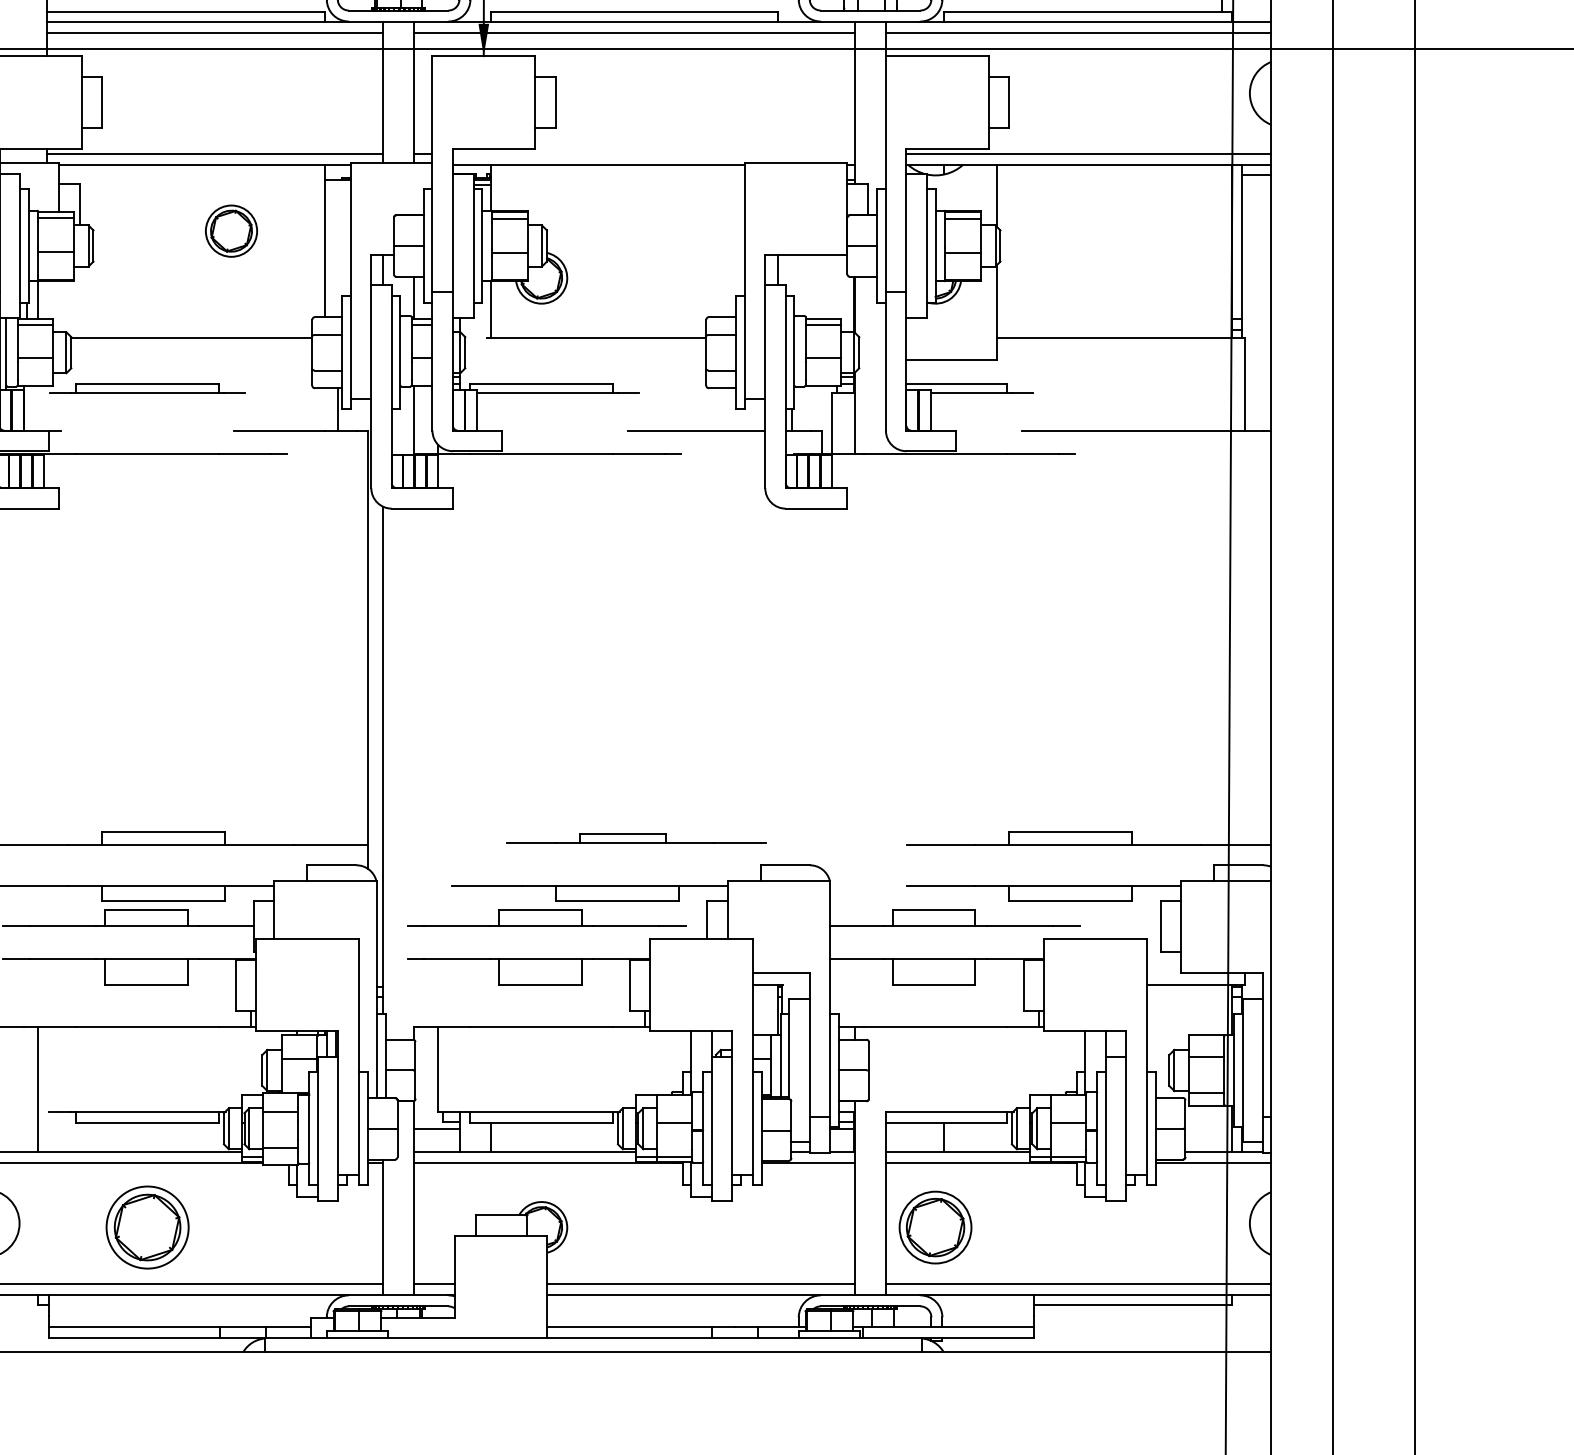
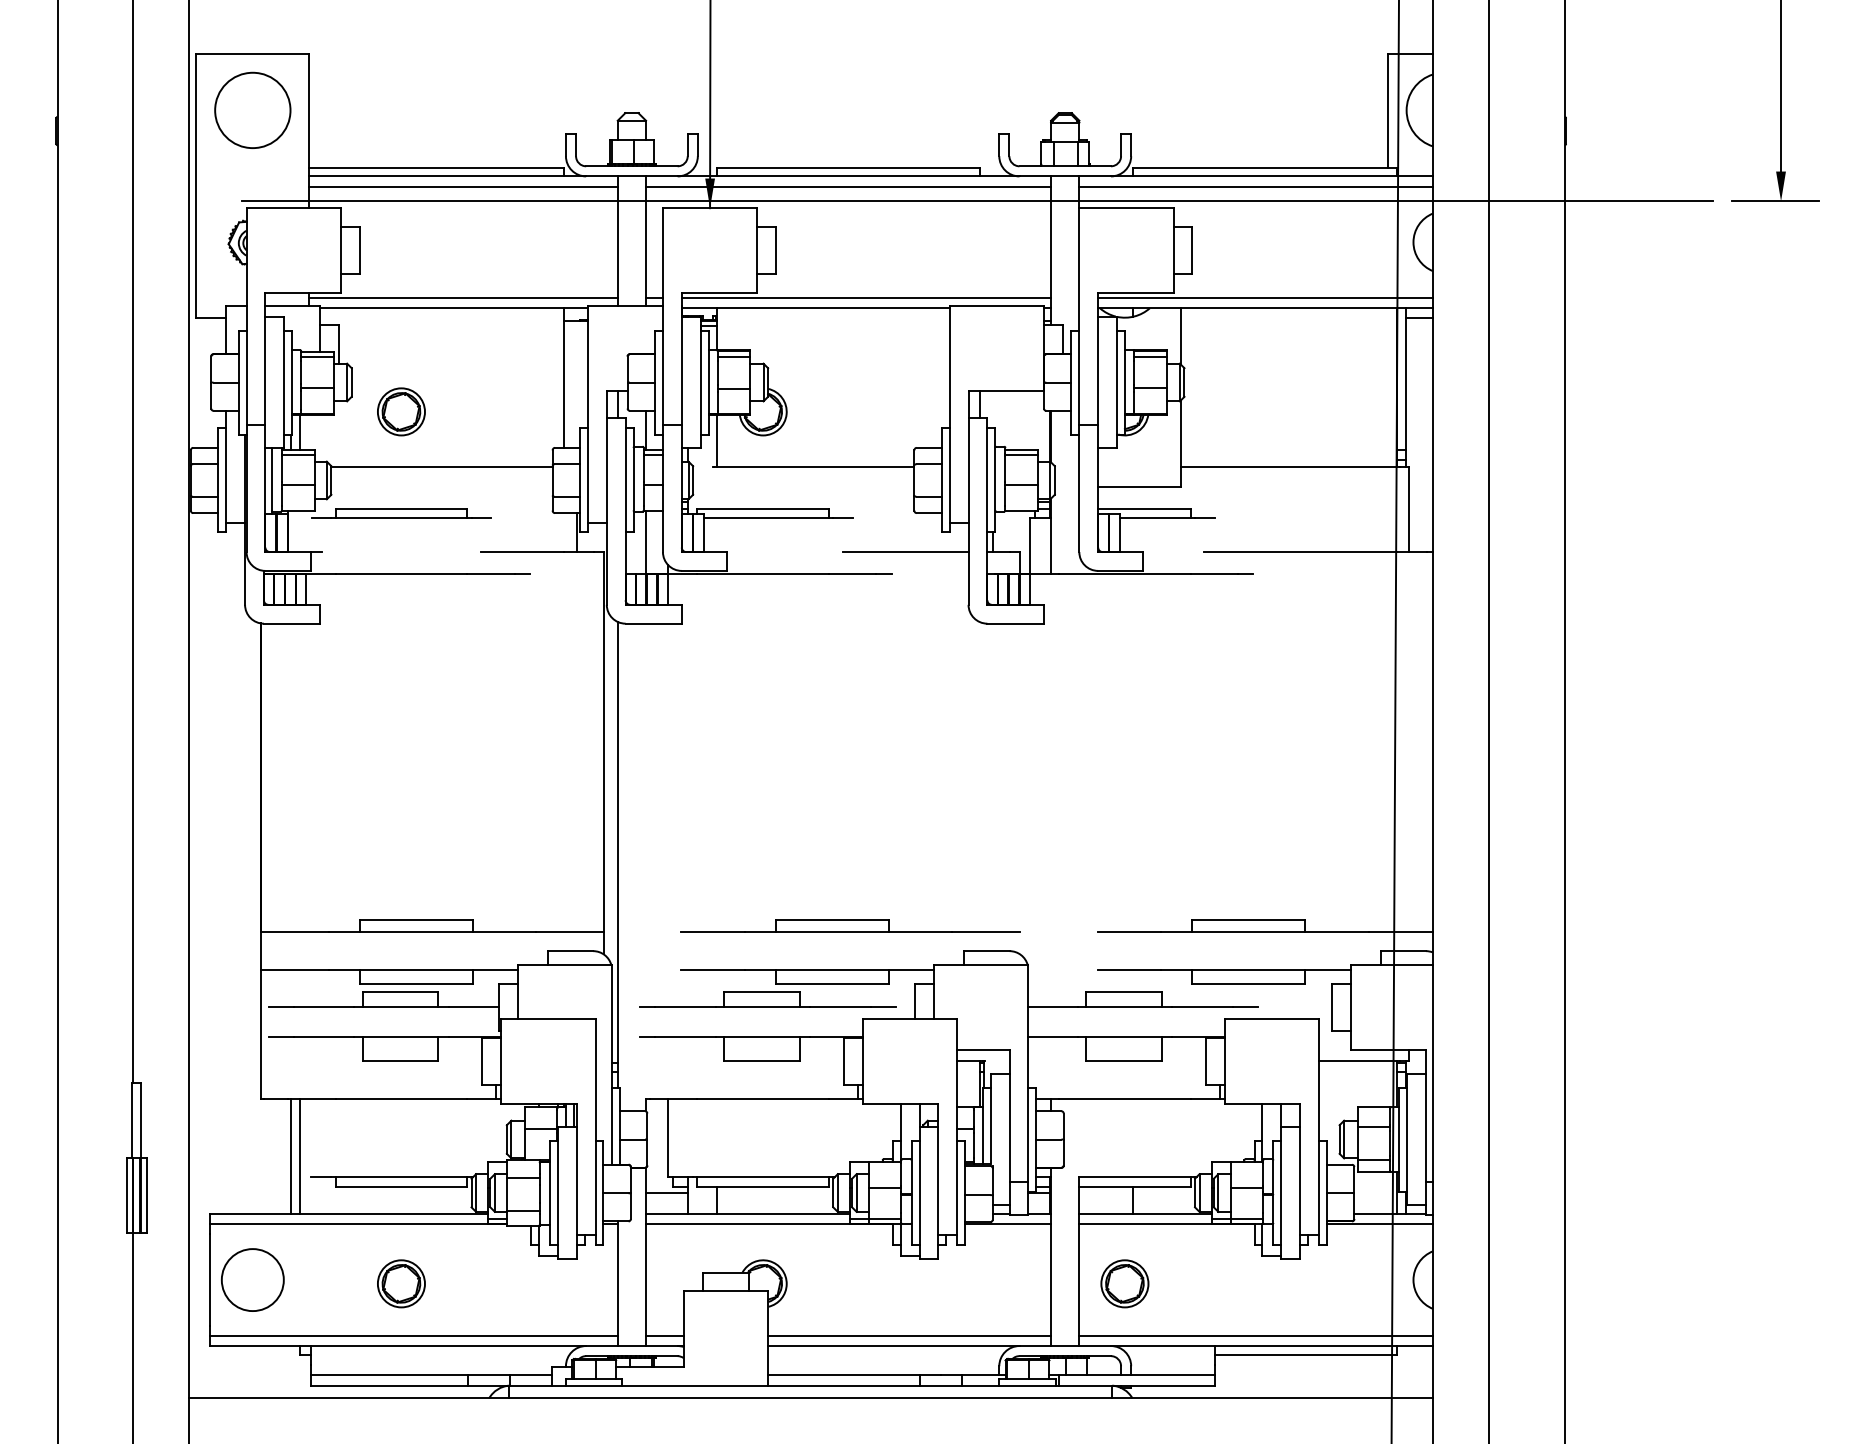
line: (654, 154) -> (866, 298), added
part: (231, 230) -> (401, 411), moved
part: (636, 837) -> (850, 925), size x1.43
line: (26, 1088) -> (290, 1156), added
part: (147, 1227) -> (401, 1283), size x0.62
part: (935, 1227) -> (1124, 1283), size x0.71

